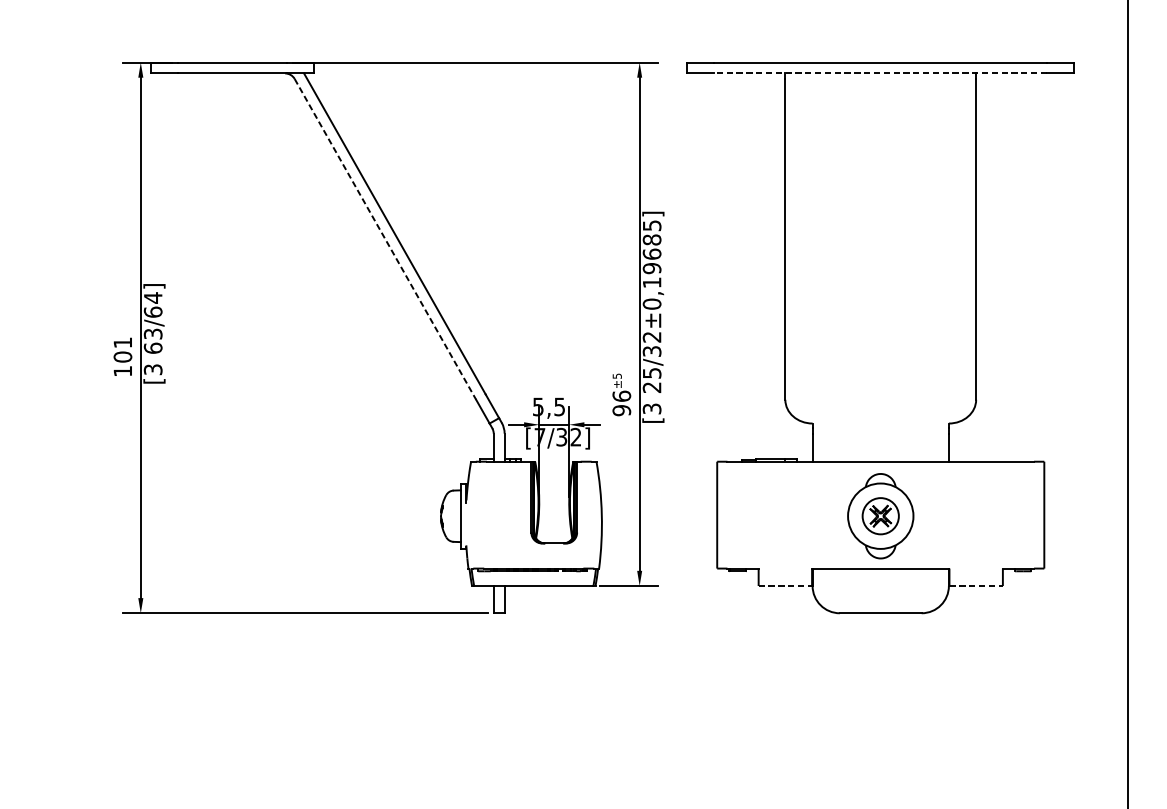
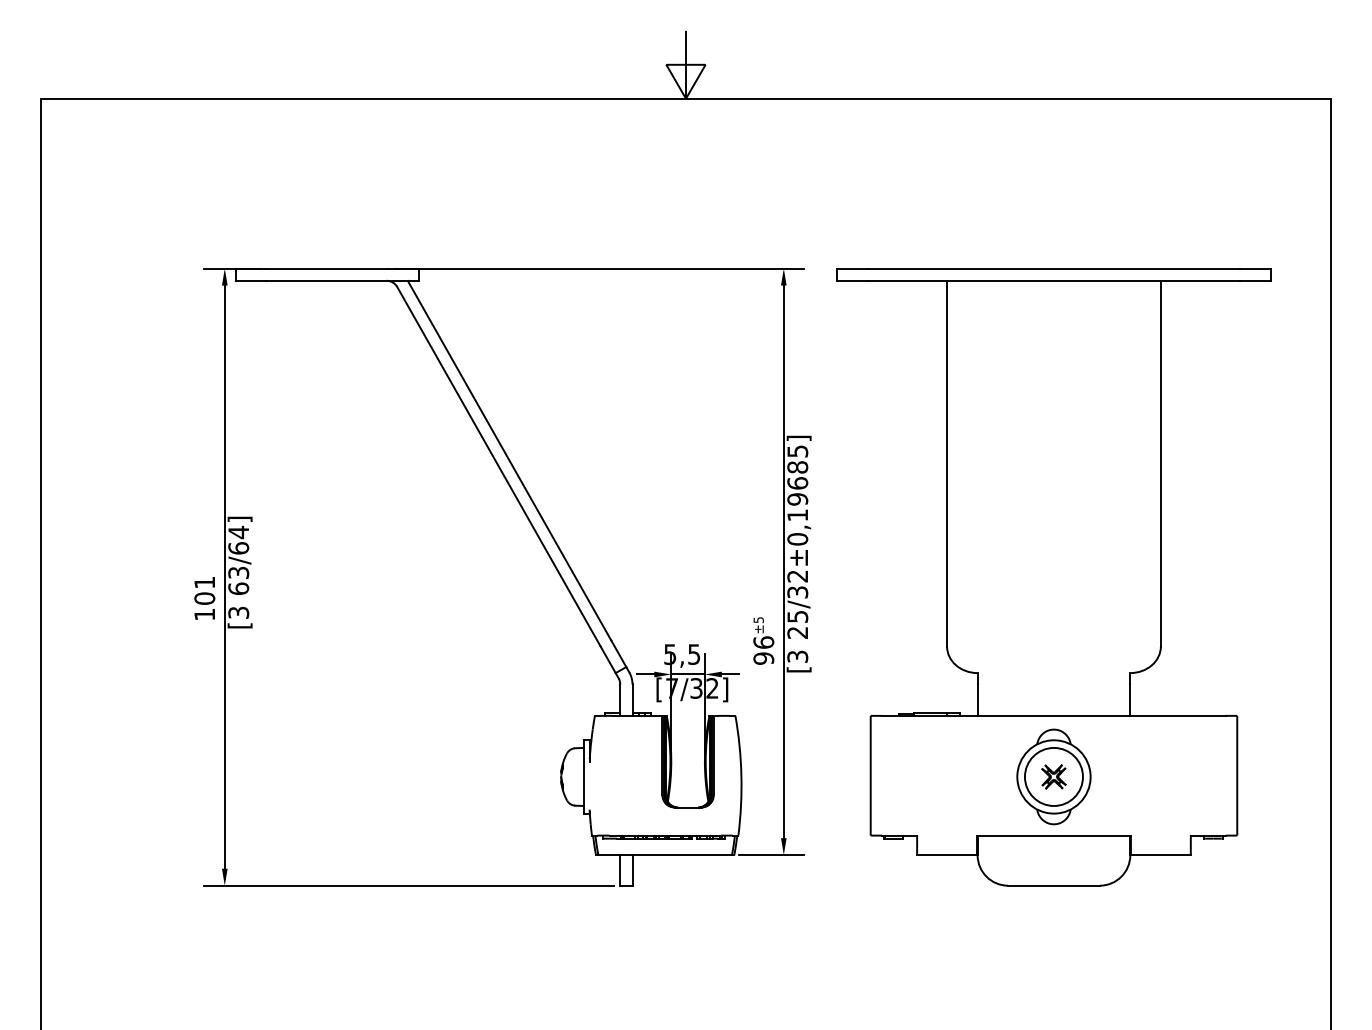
line: (880, 73) -> (1053, 280), dashed -> solid
line: (385, 239) -> (498, 466), dashed -> solid
circle: (880, 515) -> (1053, 776), size x1.43
line: (785, 586) -> (947, 855), dashed -> solid
line: (975, 586) -> (1160, 855), dashed -> solid

